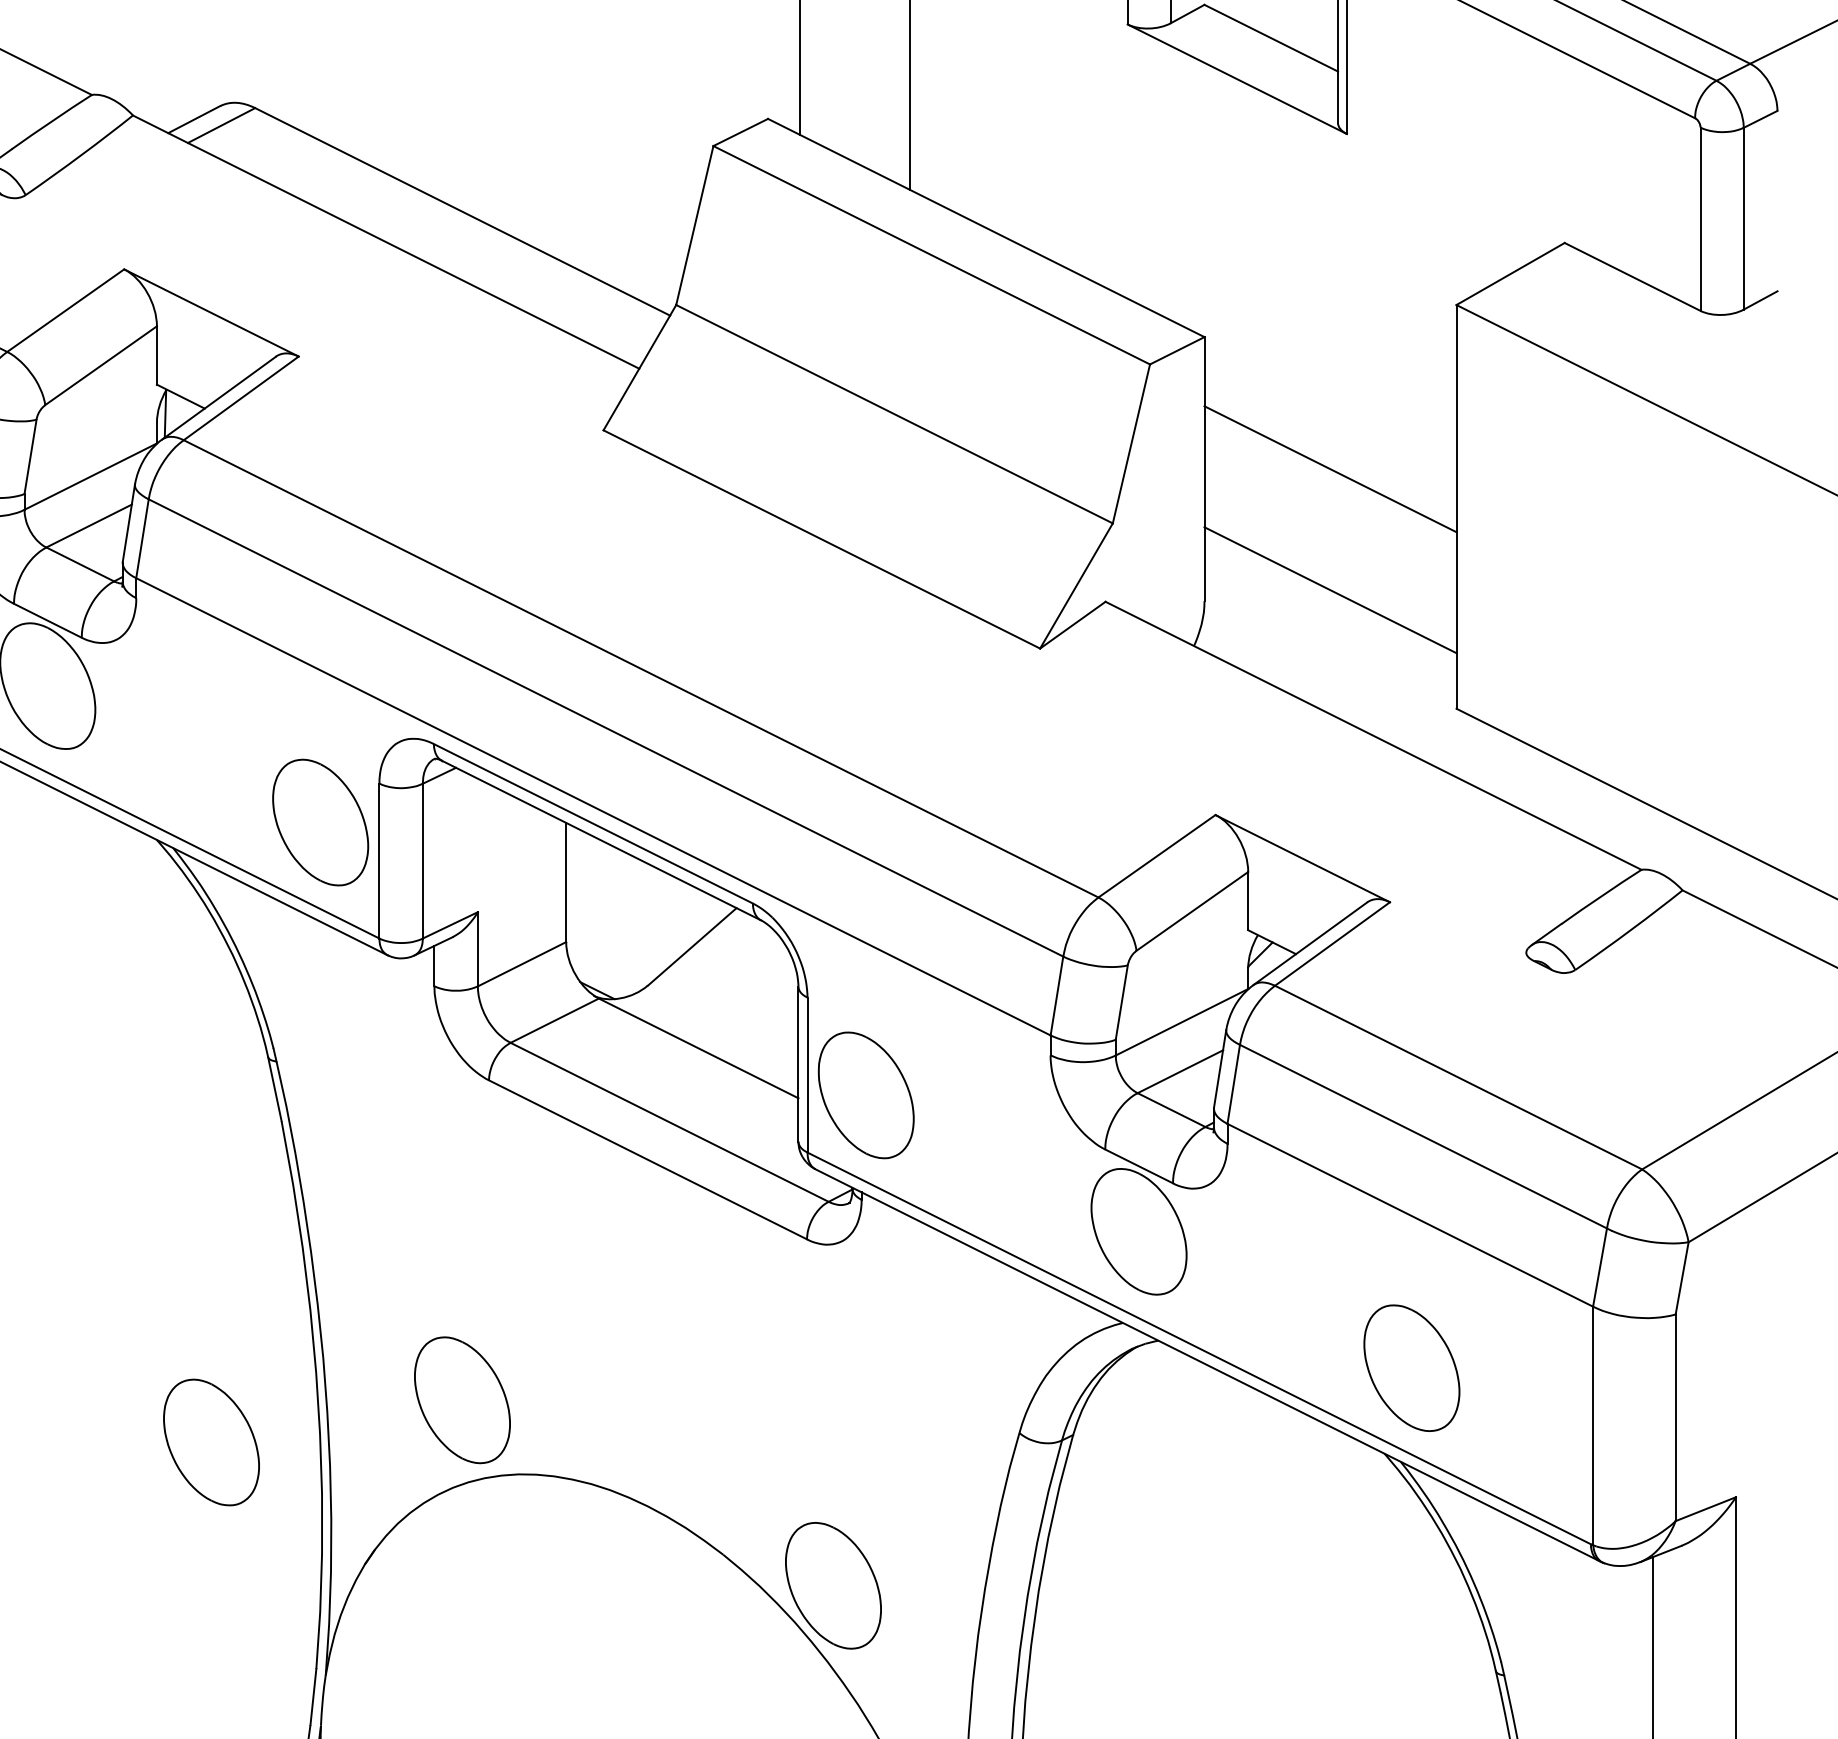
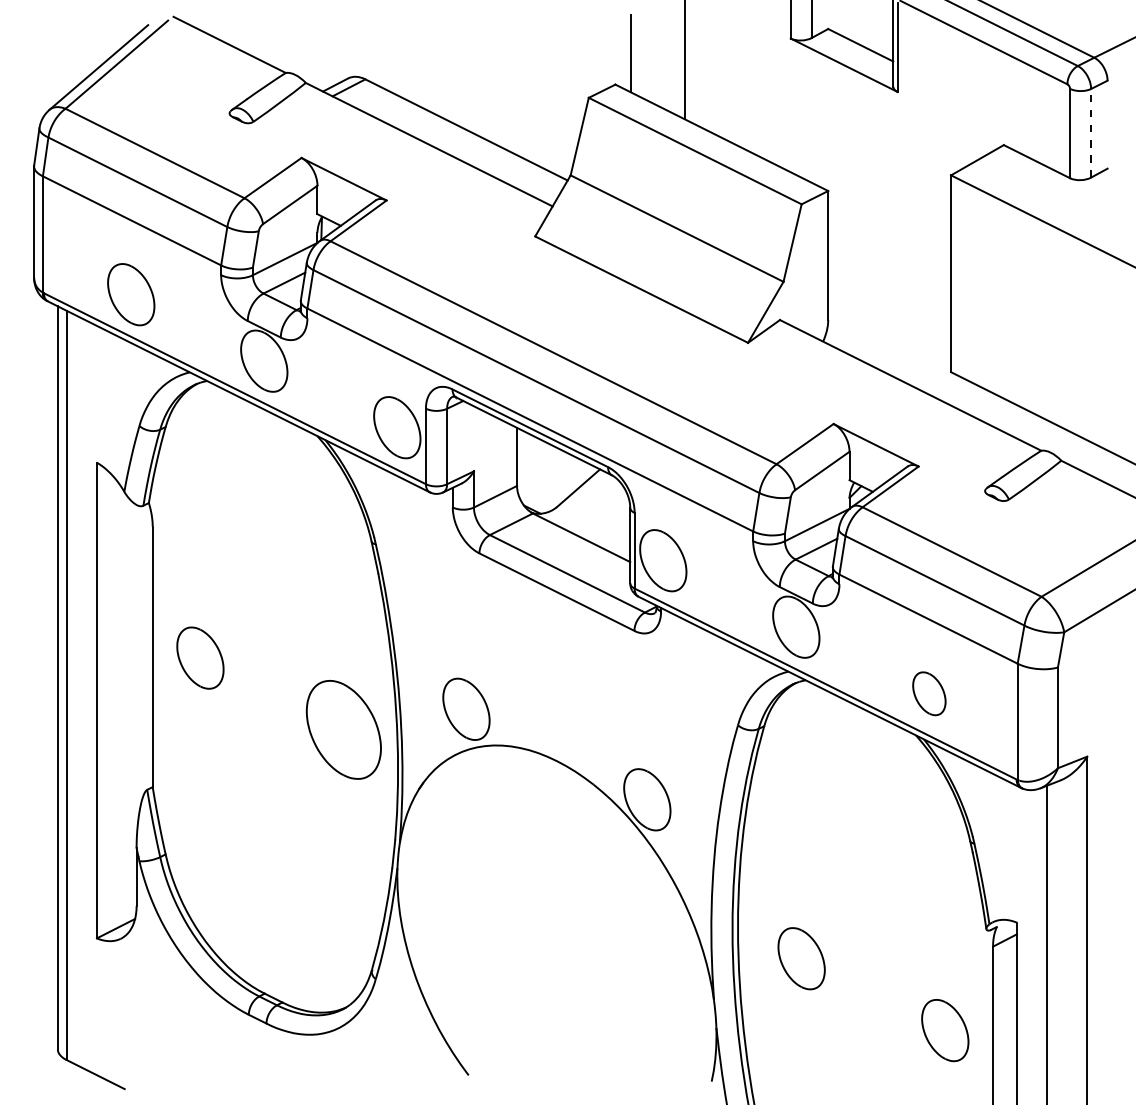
line: (1744, 217) -> (1091, 132), solid -> dashed
line: (1330, 469) -> (889, 255), removed
line: (1330, 590) -> (889, 314), removed
part: (1412, 1367) -> (929, 693), size x0.7
part: (212, 1441) -> (344, 729), size x1.6

